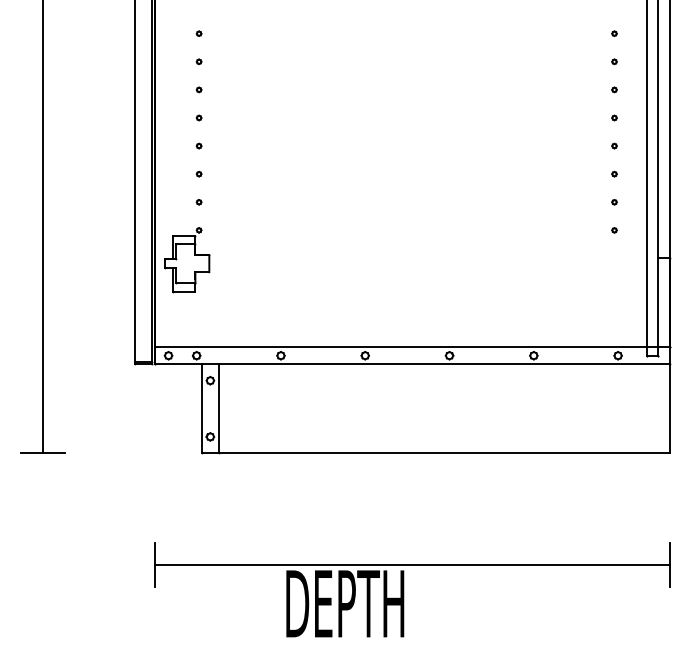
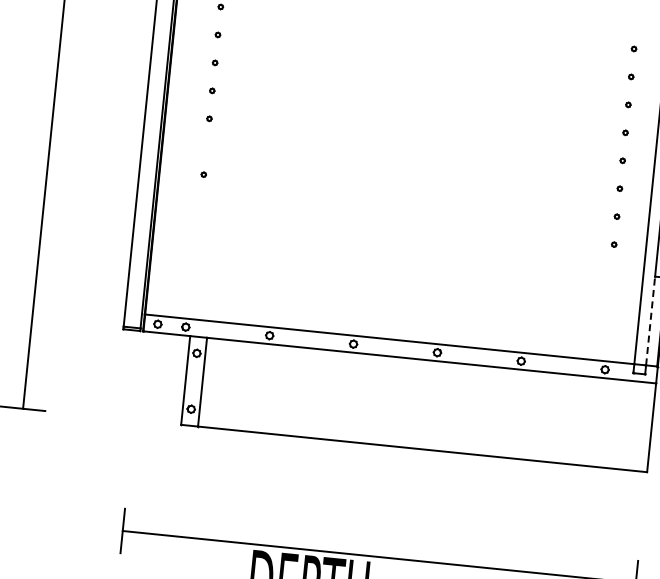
part: (198, 174) -> (205, 147), removed
part: (187, 260) -> (186, 231), removed
line: (658, 302) -> (650, 320), solid -> dashed

